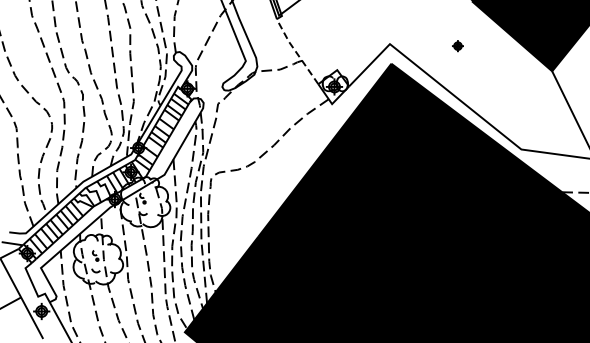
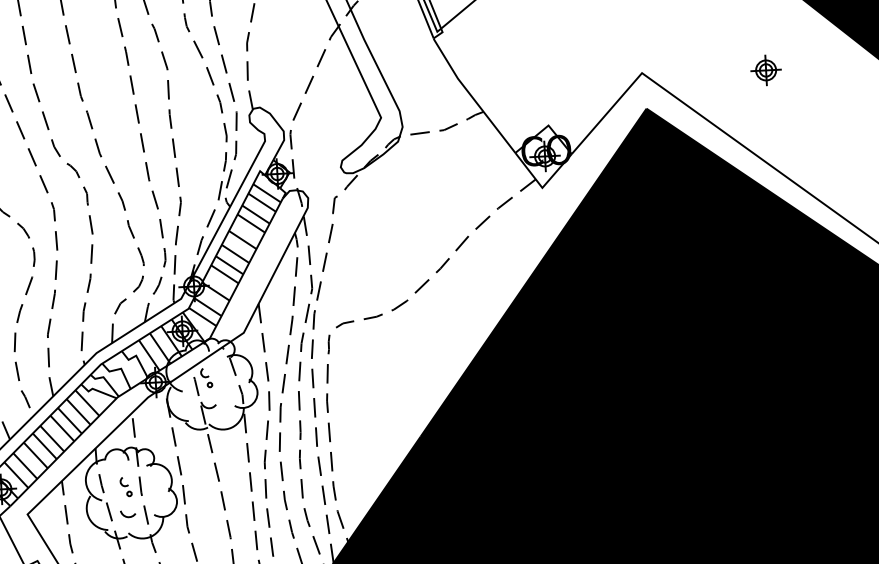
part: (457, 45) -> (765, 69), size x1.43
line: (295, 51) -> (470, 95), dashed -> solid

